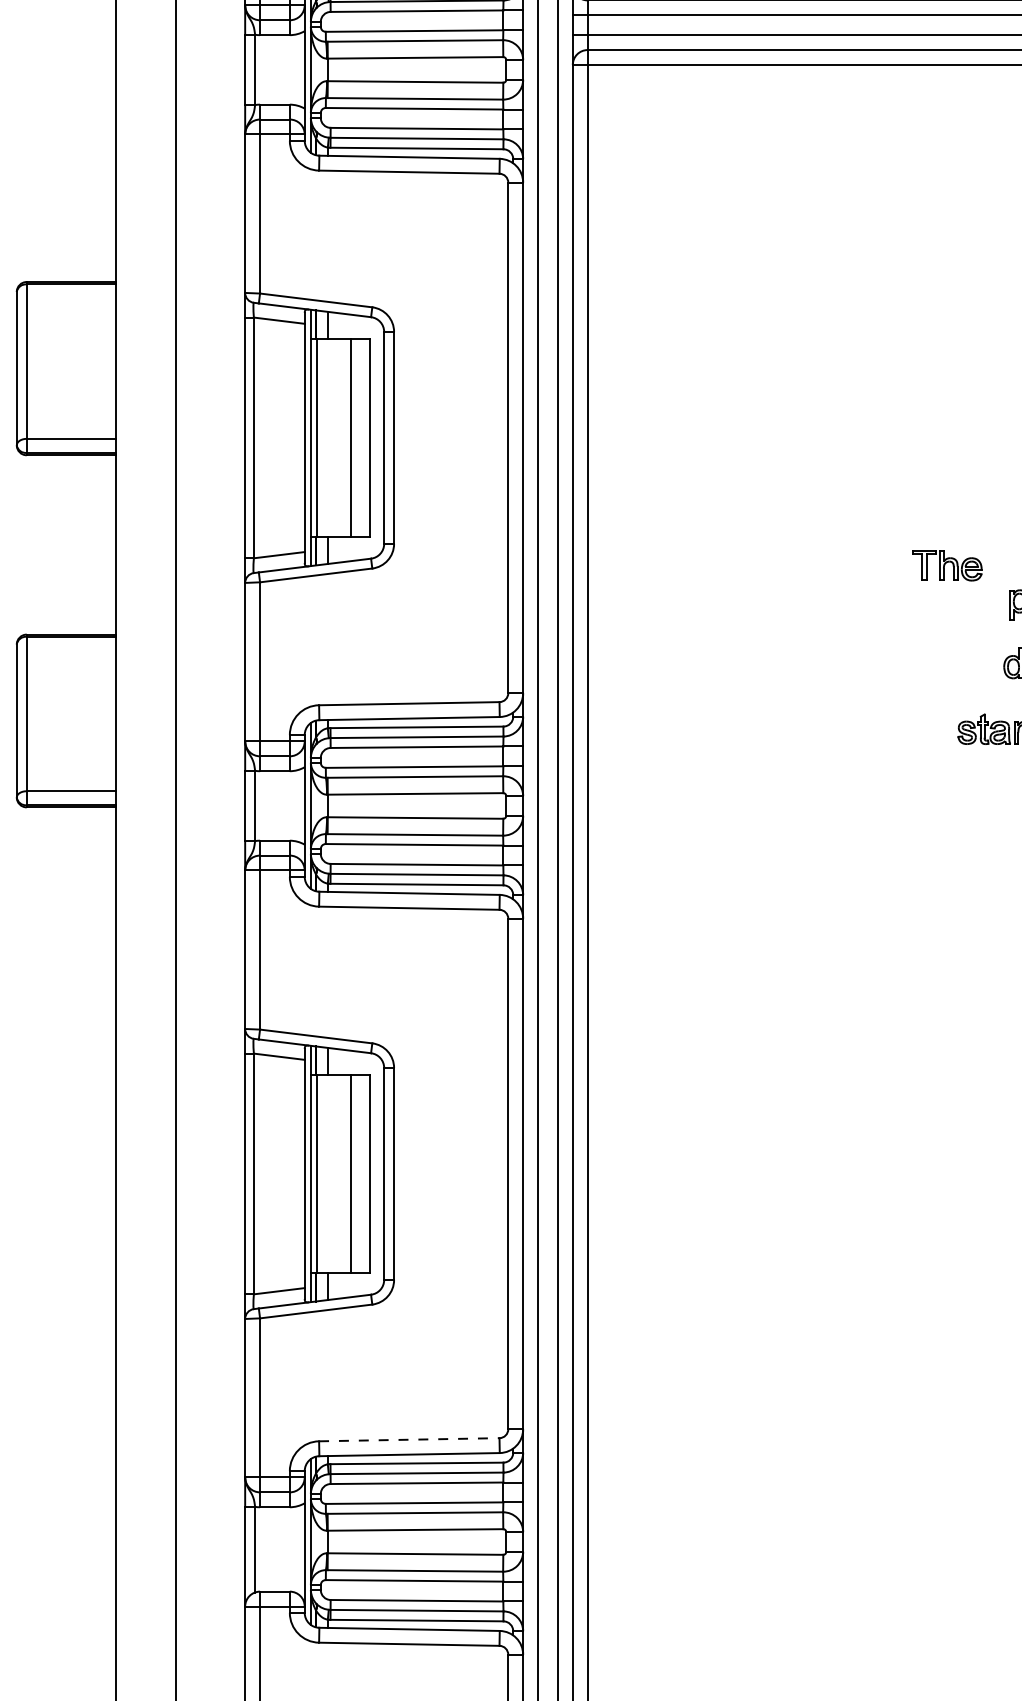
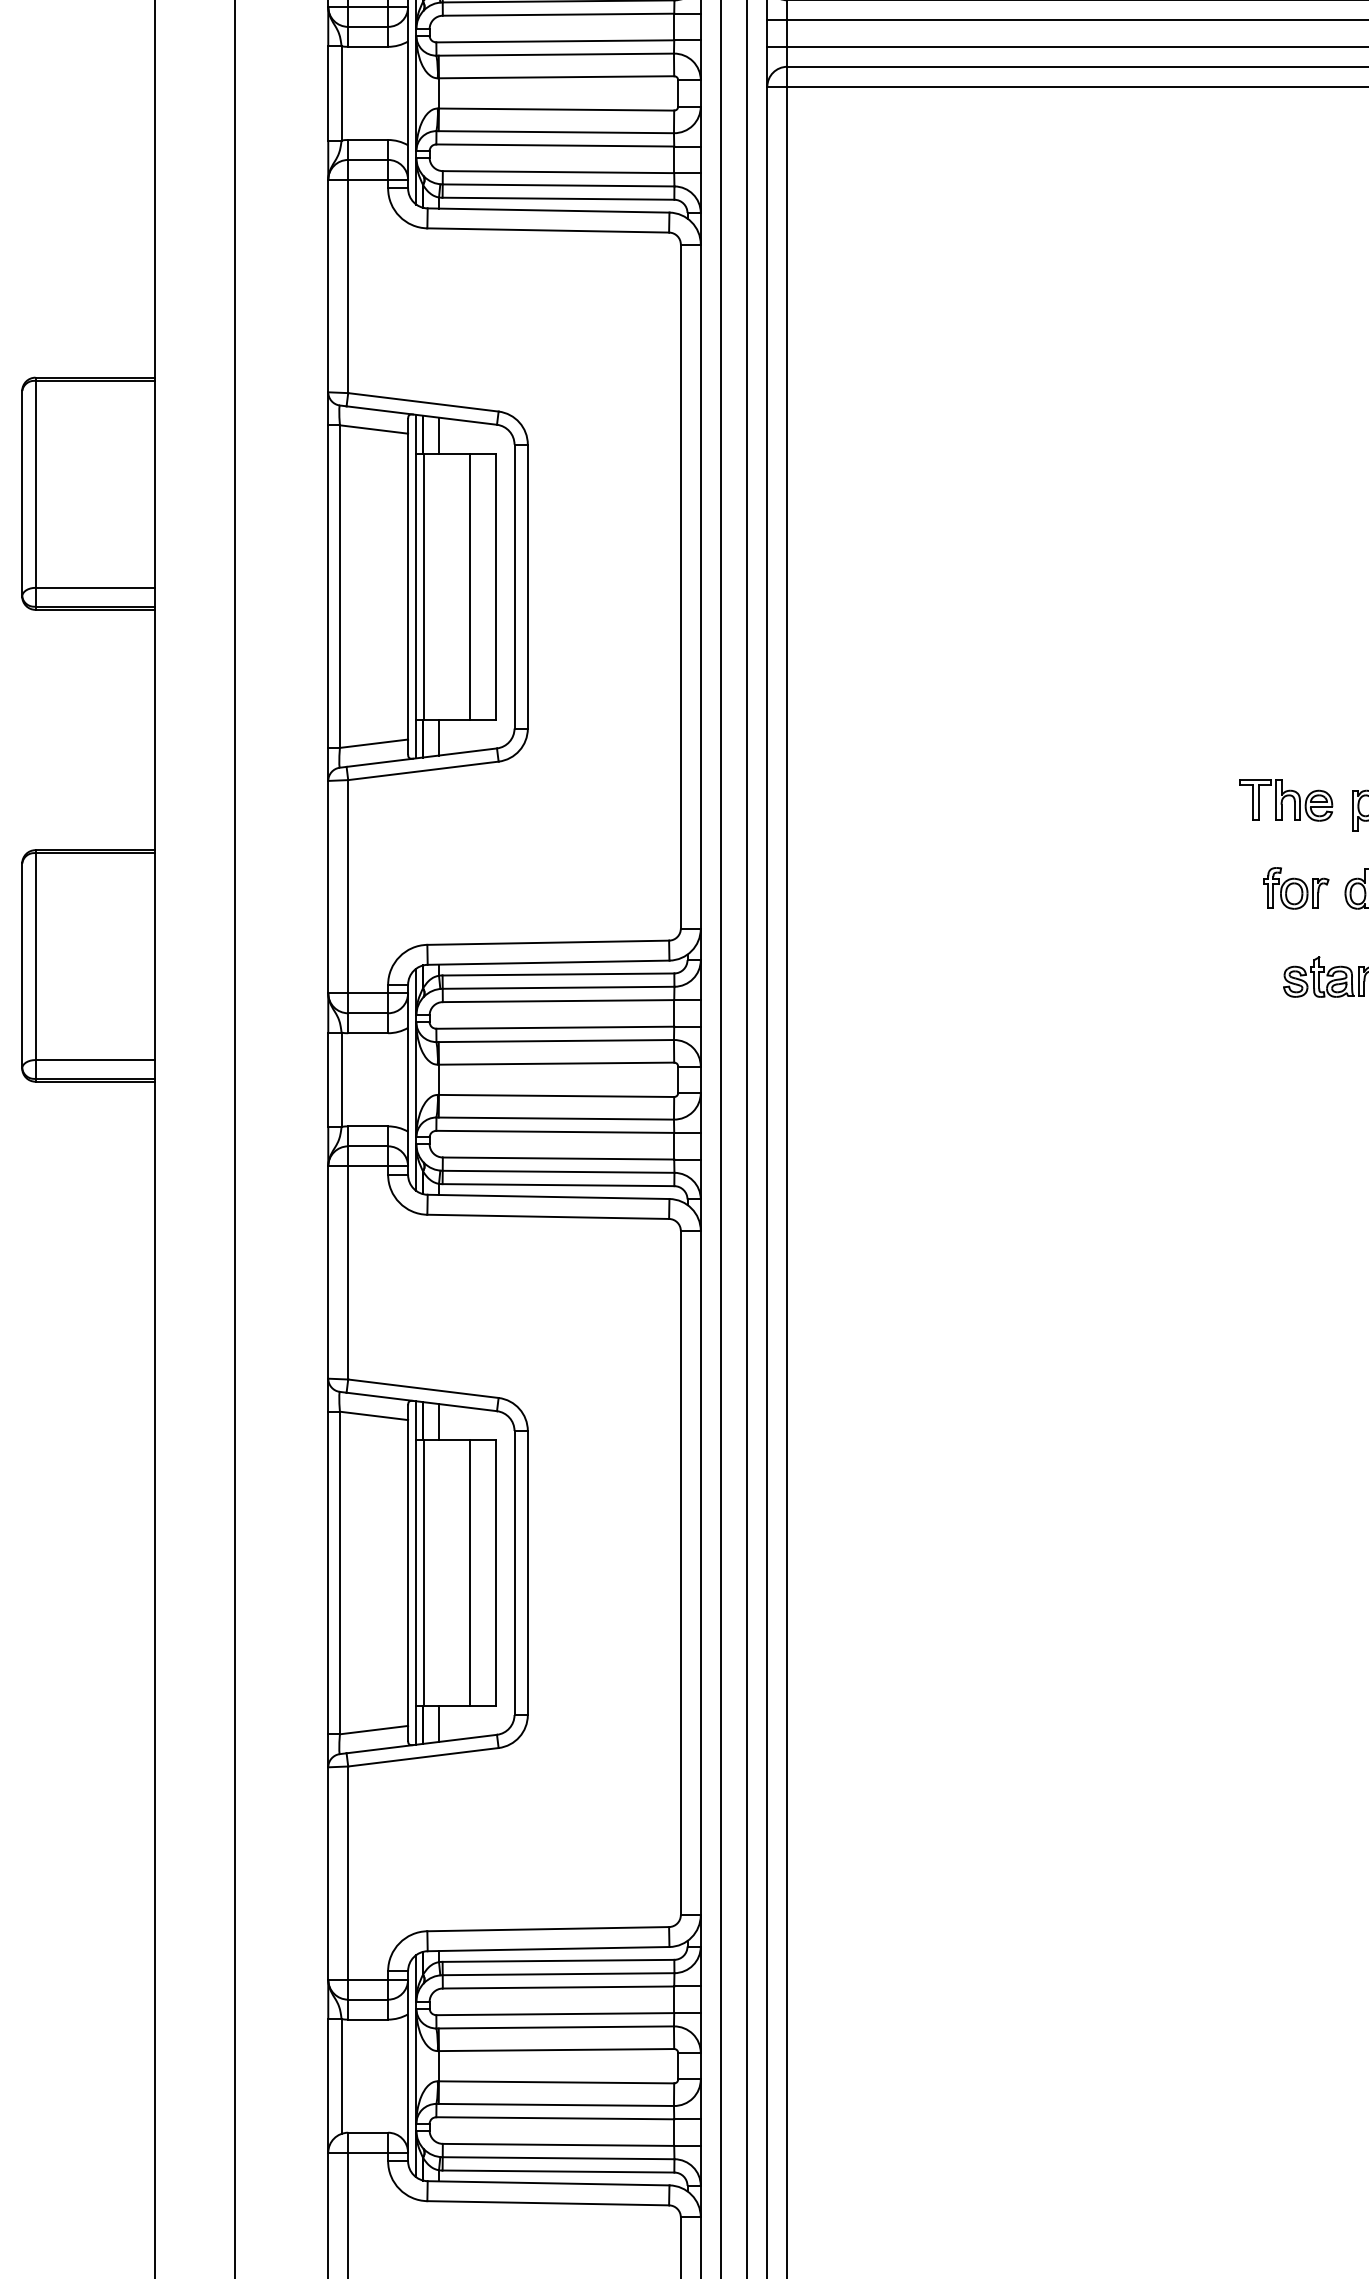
part: (947, 565) -> (1286, 800), moved
part: (967, 663) -> (1296, 888), added
line: (409, 1439) -> (548, 1929), dashed -> solid

